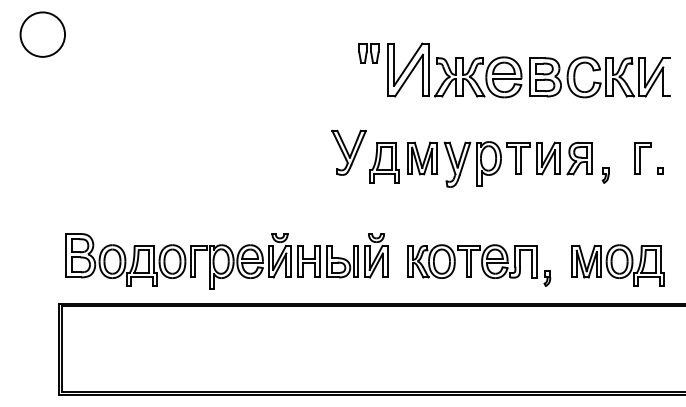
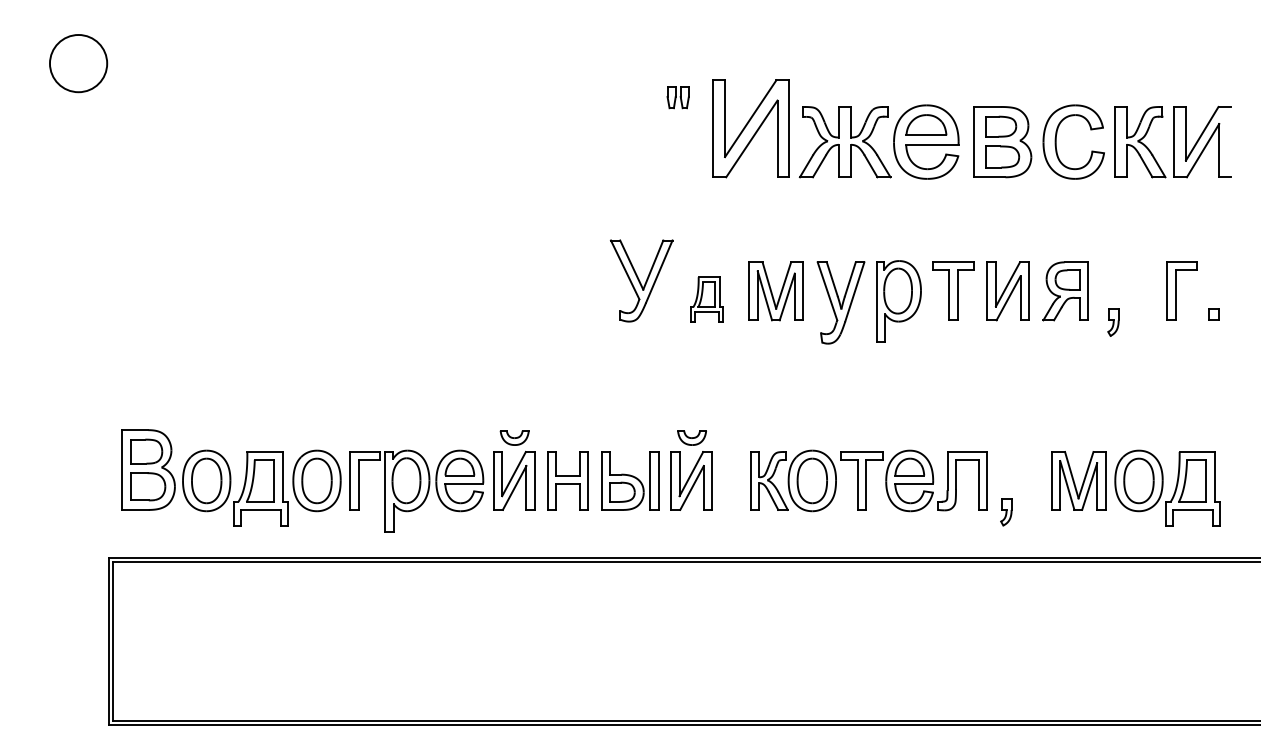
circle: (42, 34) -> (78, 63), size x0.7
part: (368, 53) -> (677, 98), size x0.6
part: (384, 162) -> (706, 298), size x0.6

